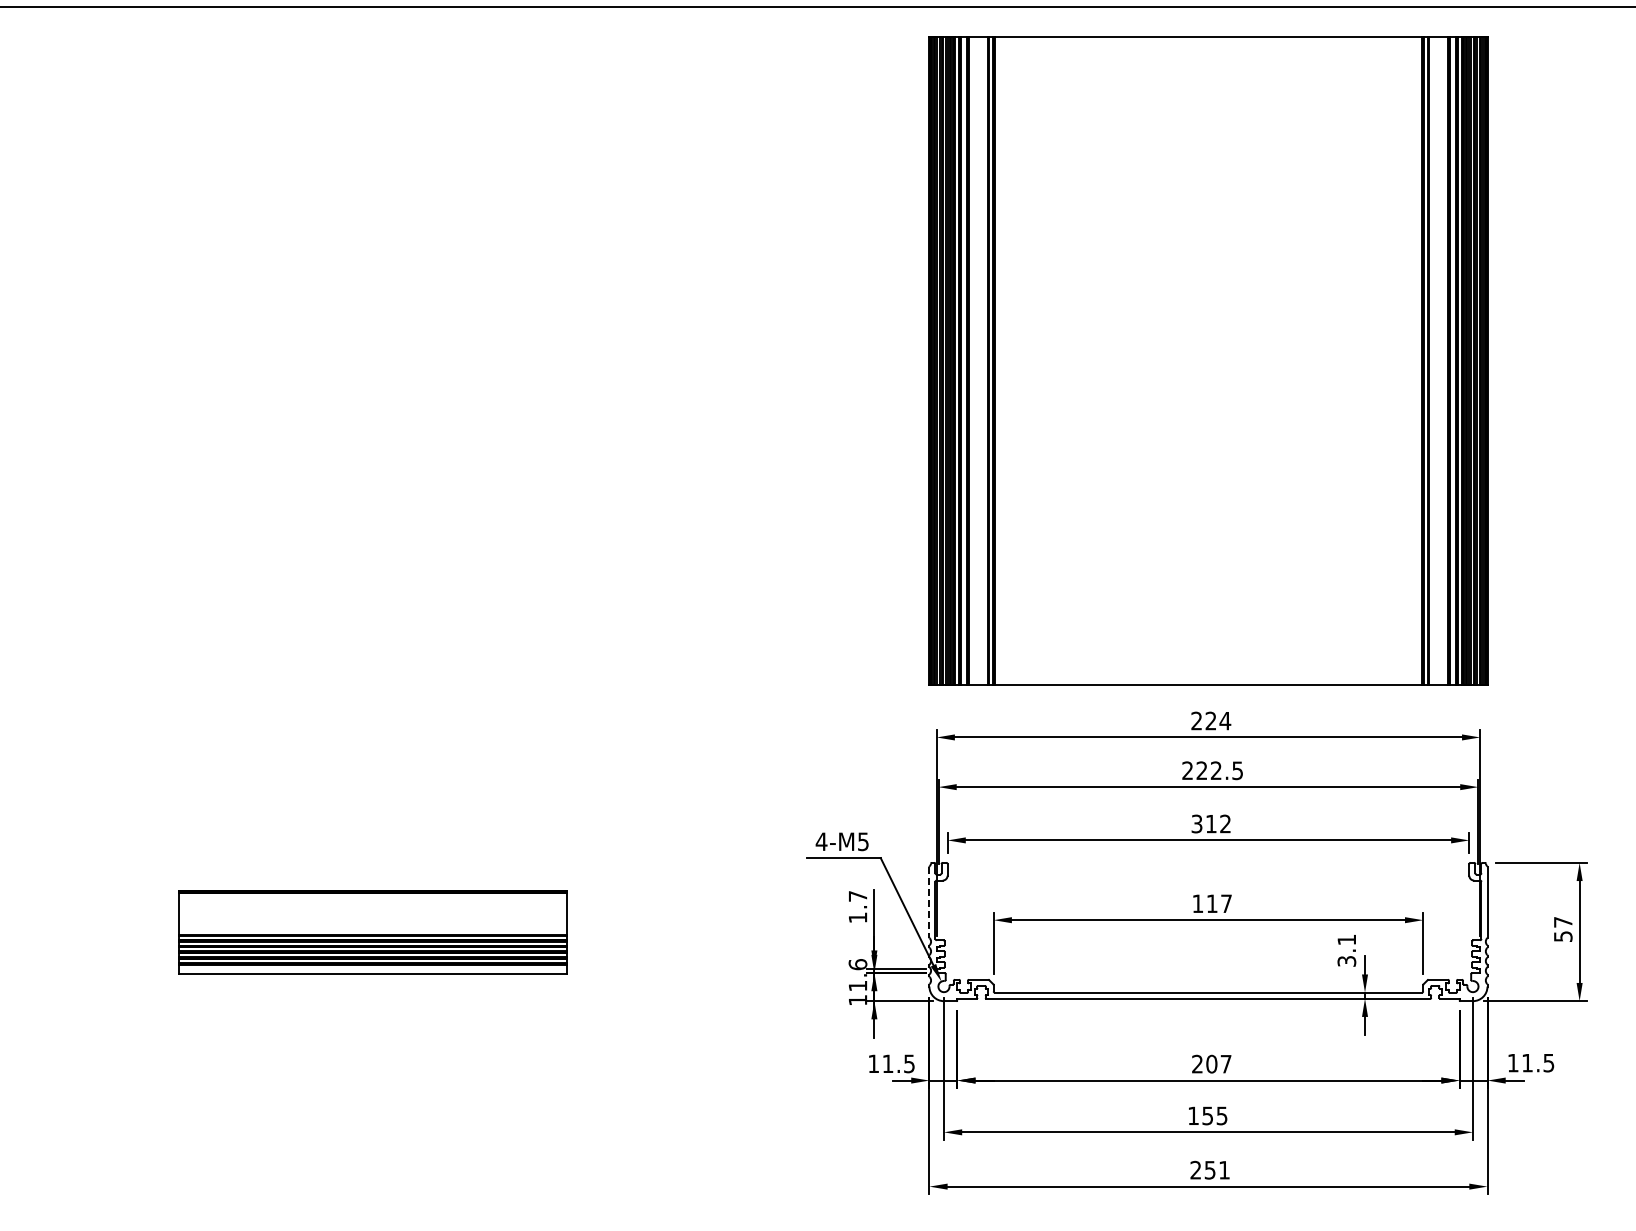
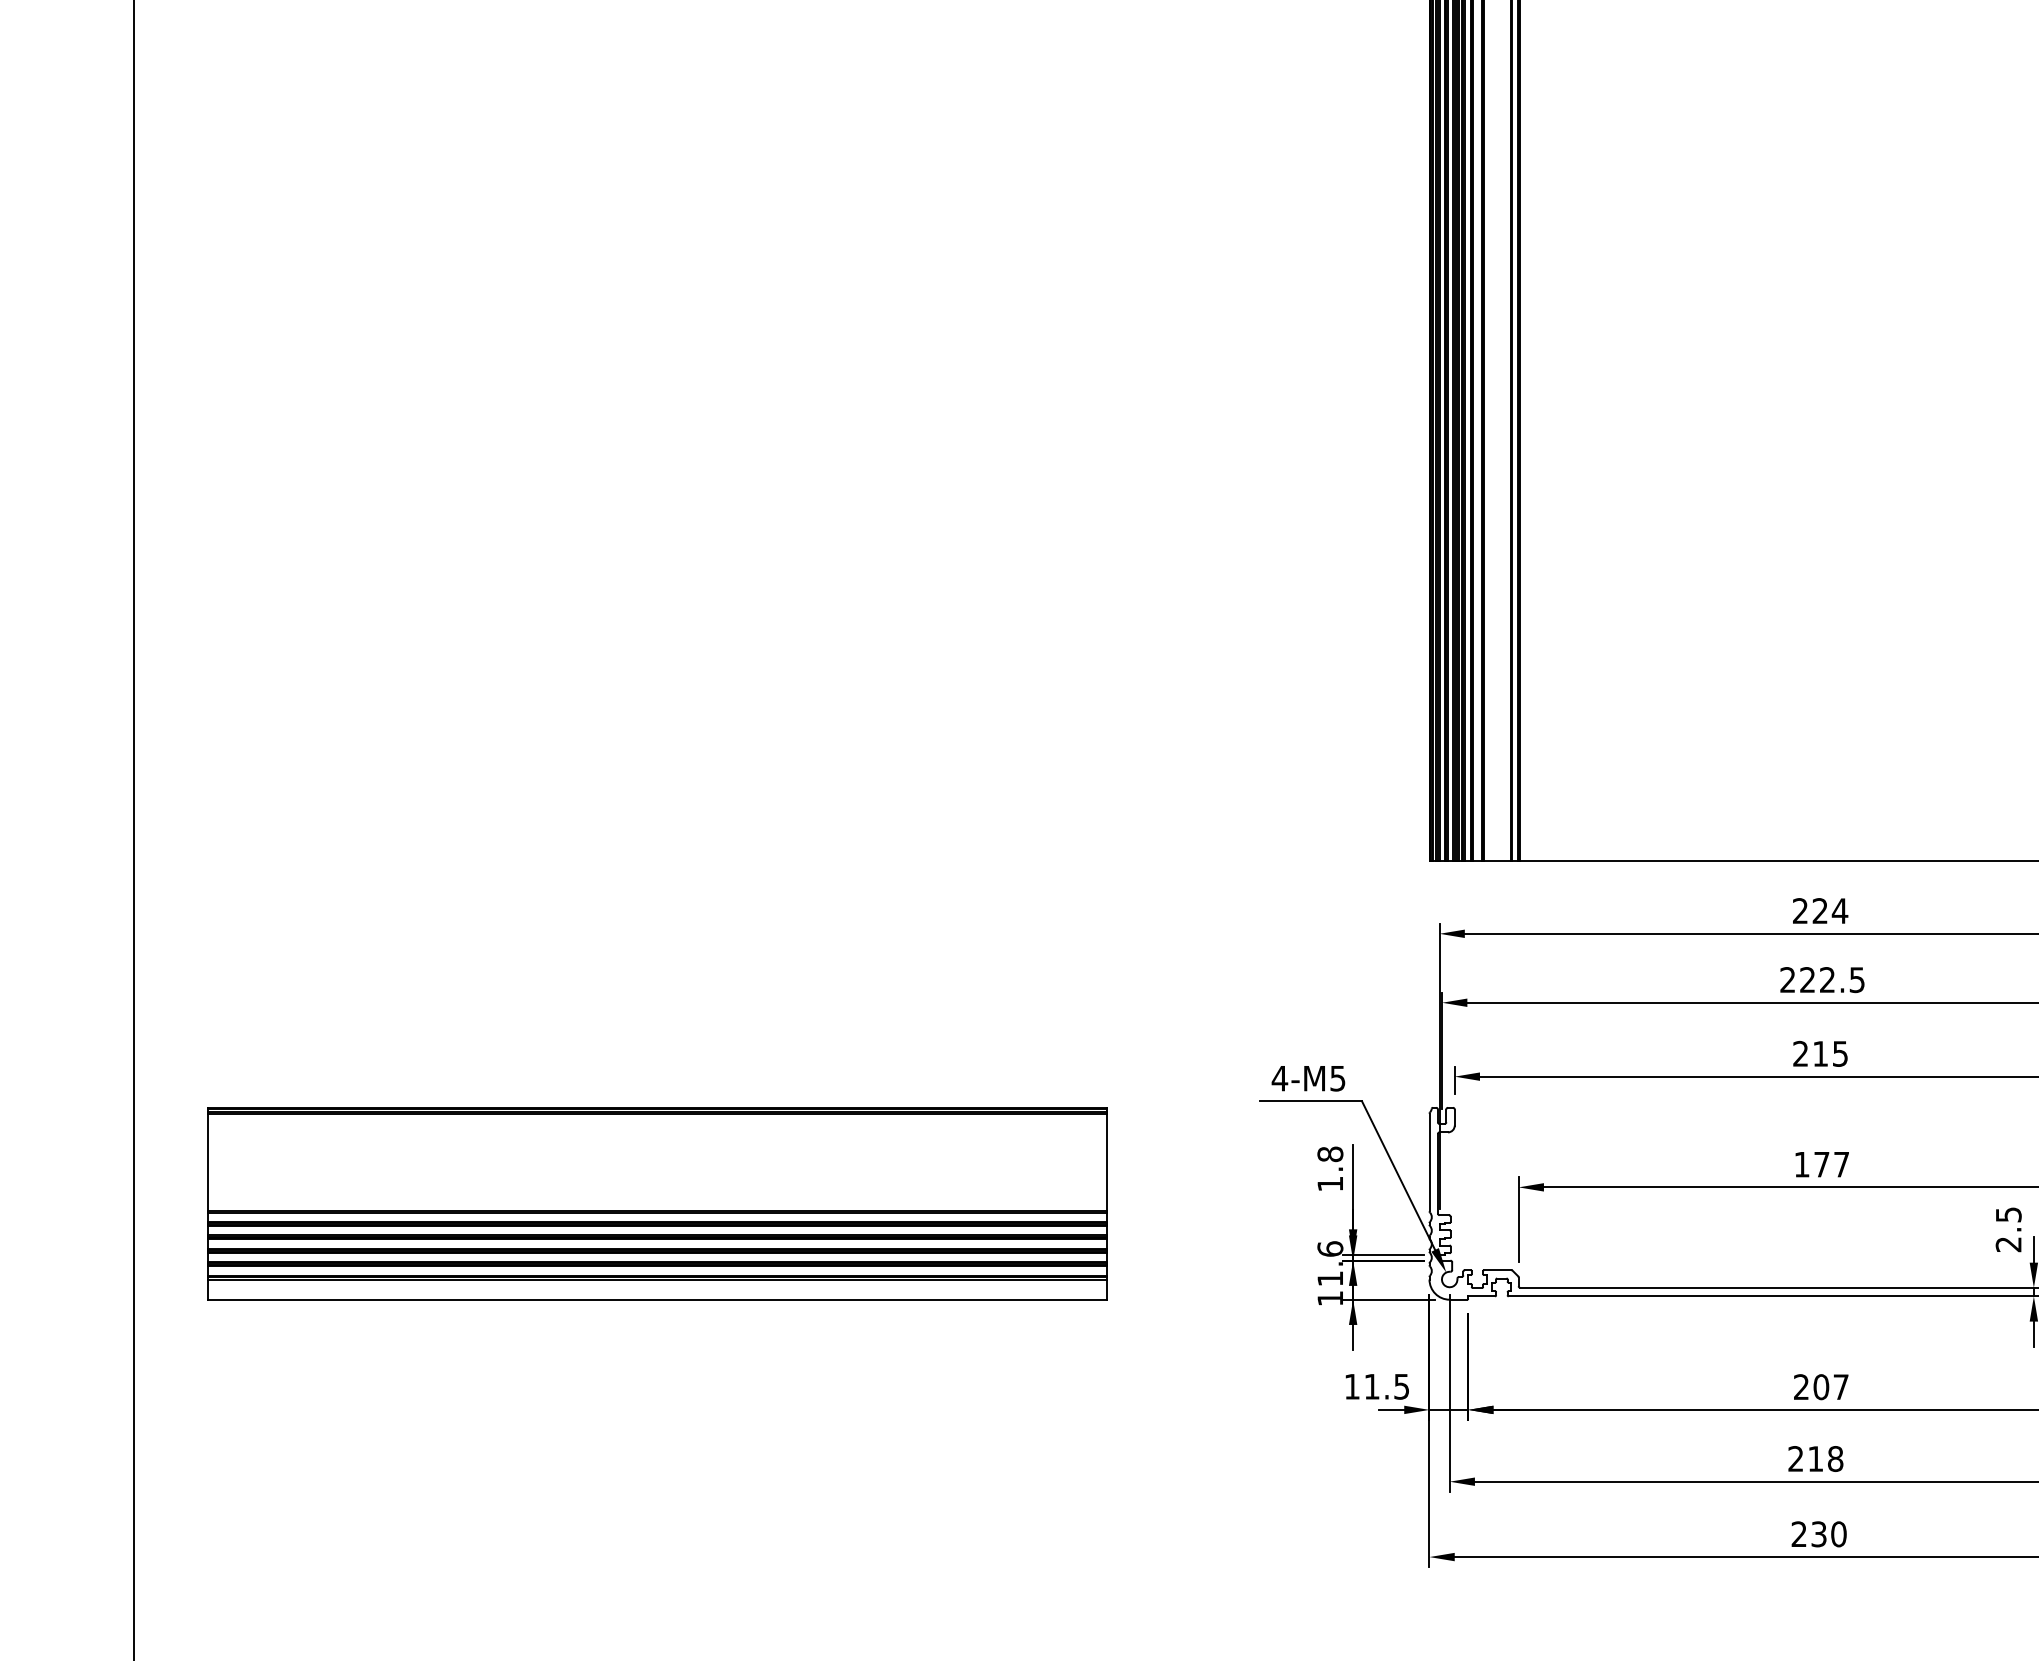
text: (1210, 823) -> (1819, 1053), 312 -> 215
text: (857, 895) -> (1329, 1153), 1.7 -> 1.8
line: (929, 902) -> (1429, 1162), dashed -> solid
text: (1212, 903) -> (1822, 1164), 117 -> 177
part: (372, 931) -> (656, 1203), size x1.67
text: (1346, 950) -> (2008, 1229), 3.1 -> 2.5
text: (1207, 1115) -> (1815, 1458), 155 -> 218
text: (1217, 1169) -> (1829, 1533), 251 -> 230

